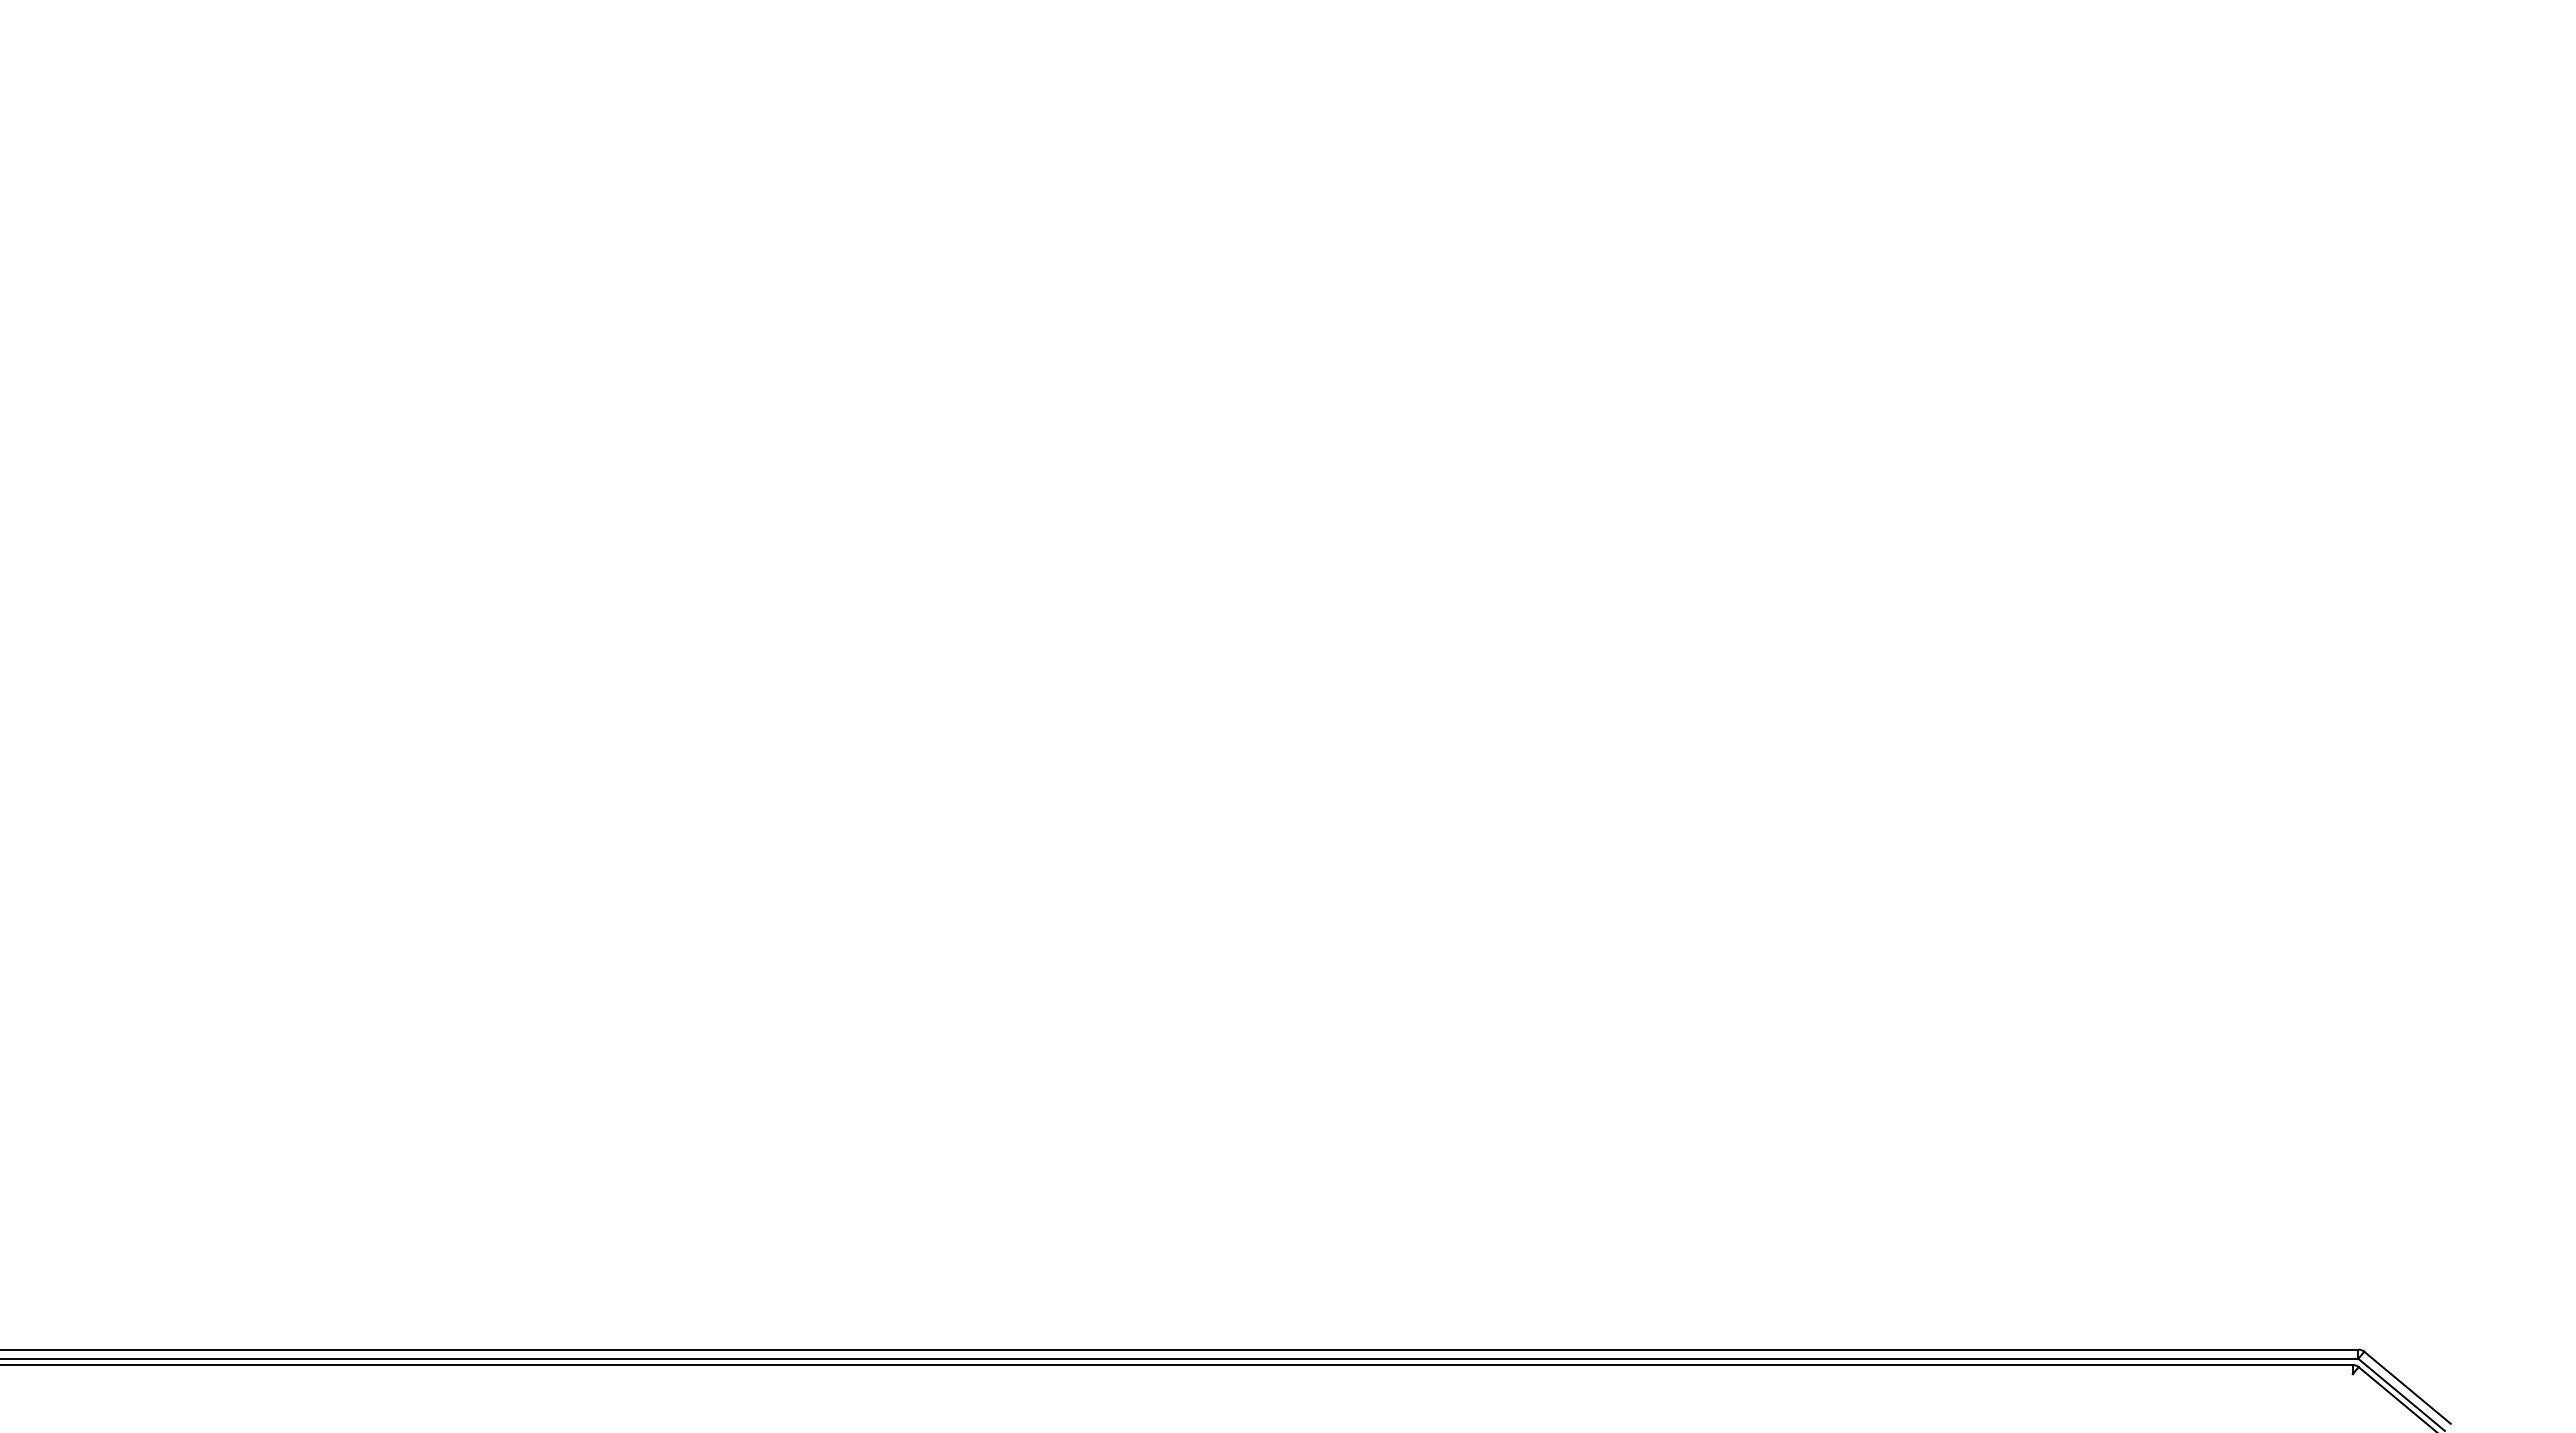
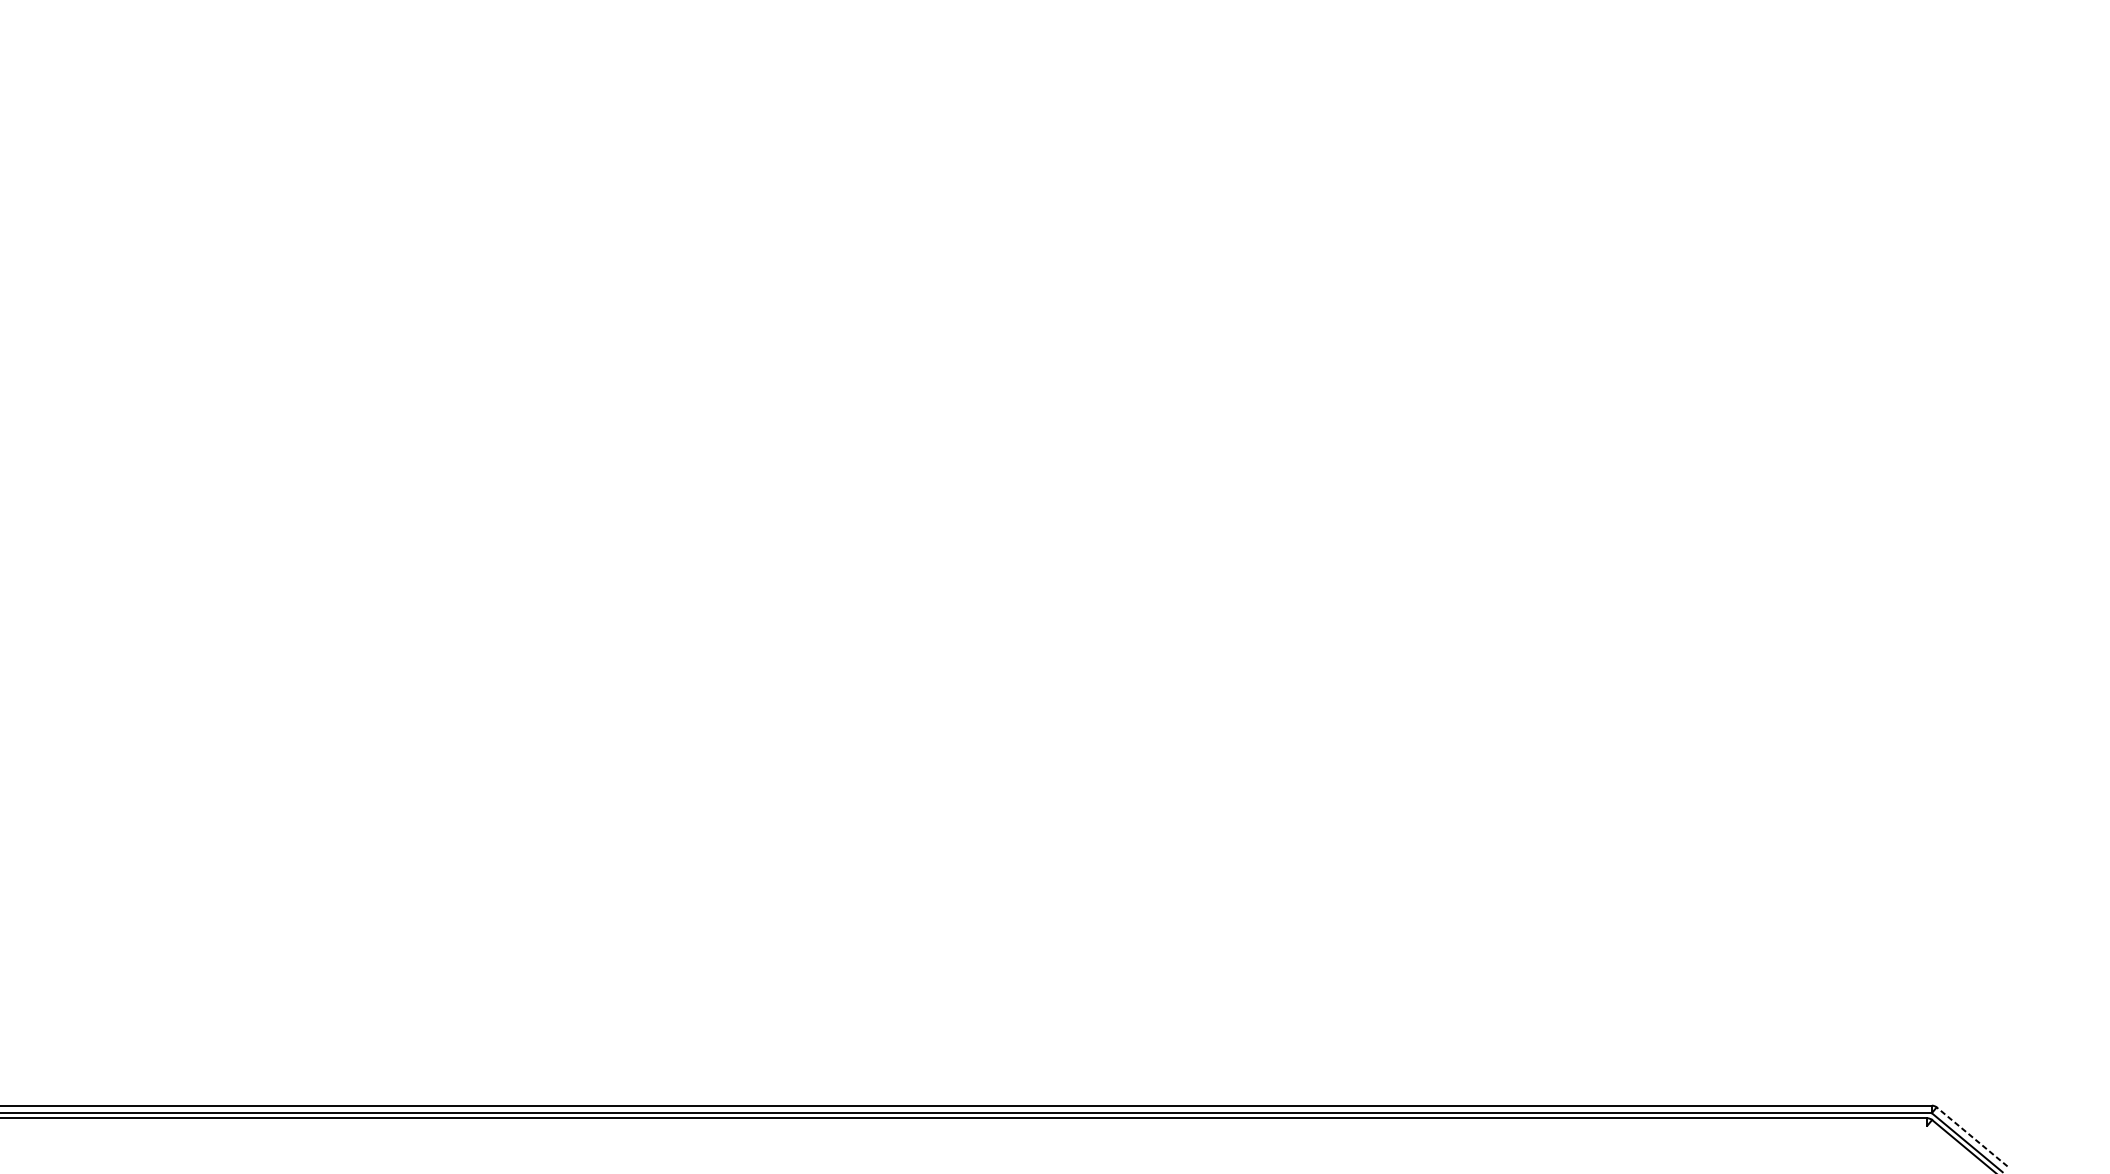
line: (2407, 1387) -> (1972, 1136), solid -> dashed

